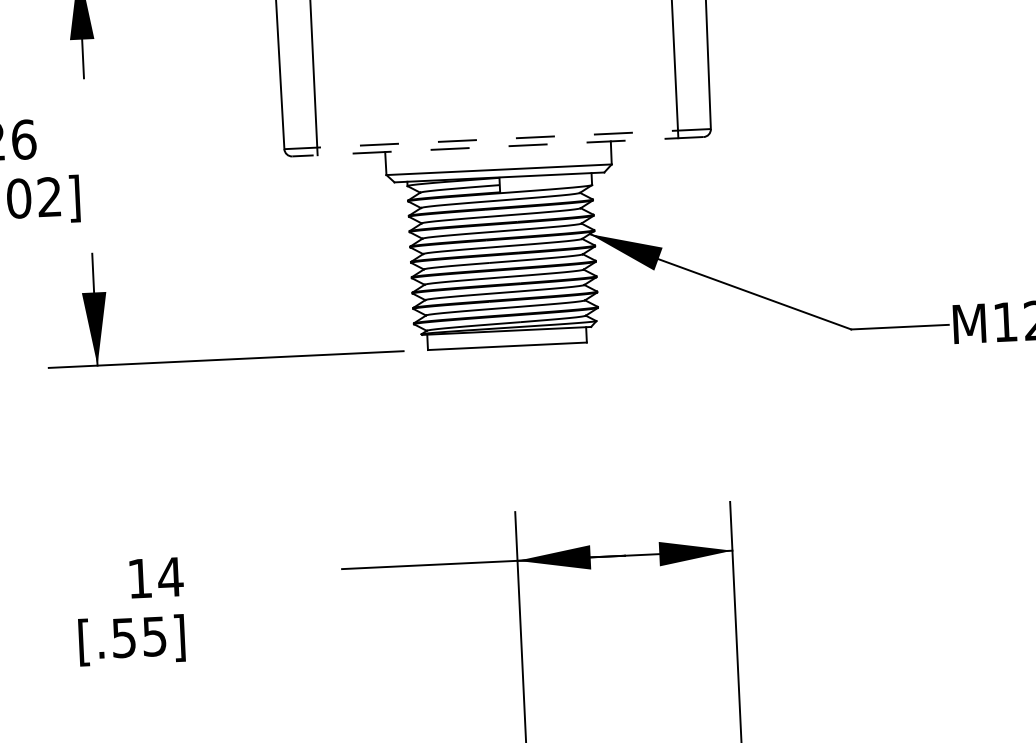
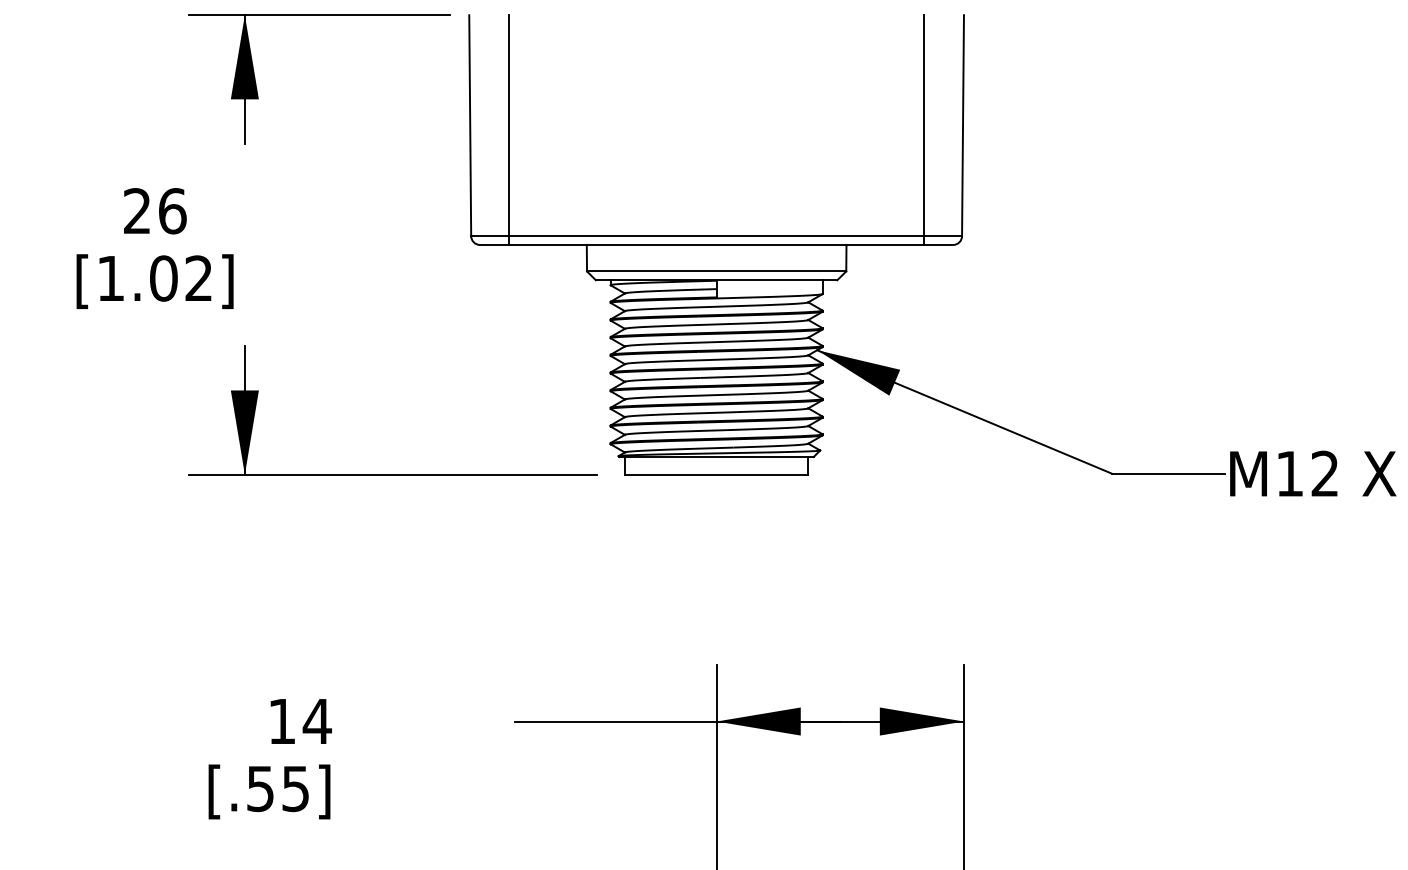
line: (497, 139) -> (716, 236), dashed -> solid
line: (497, 146) -> (716, 244), dashed -> solid

